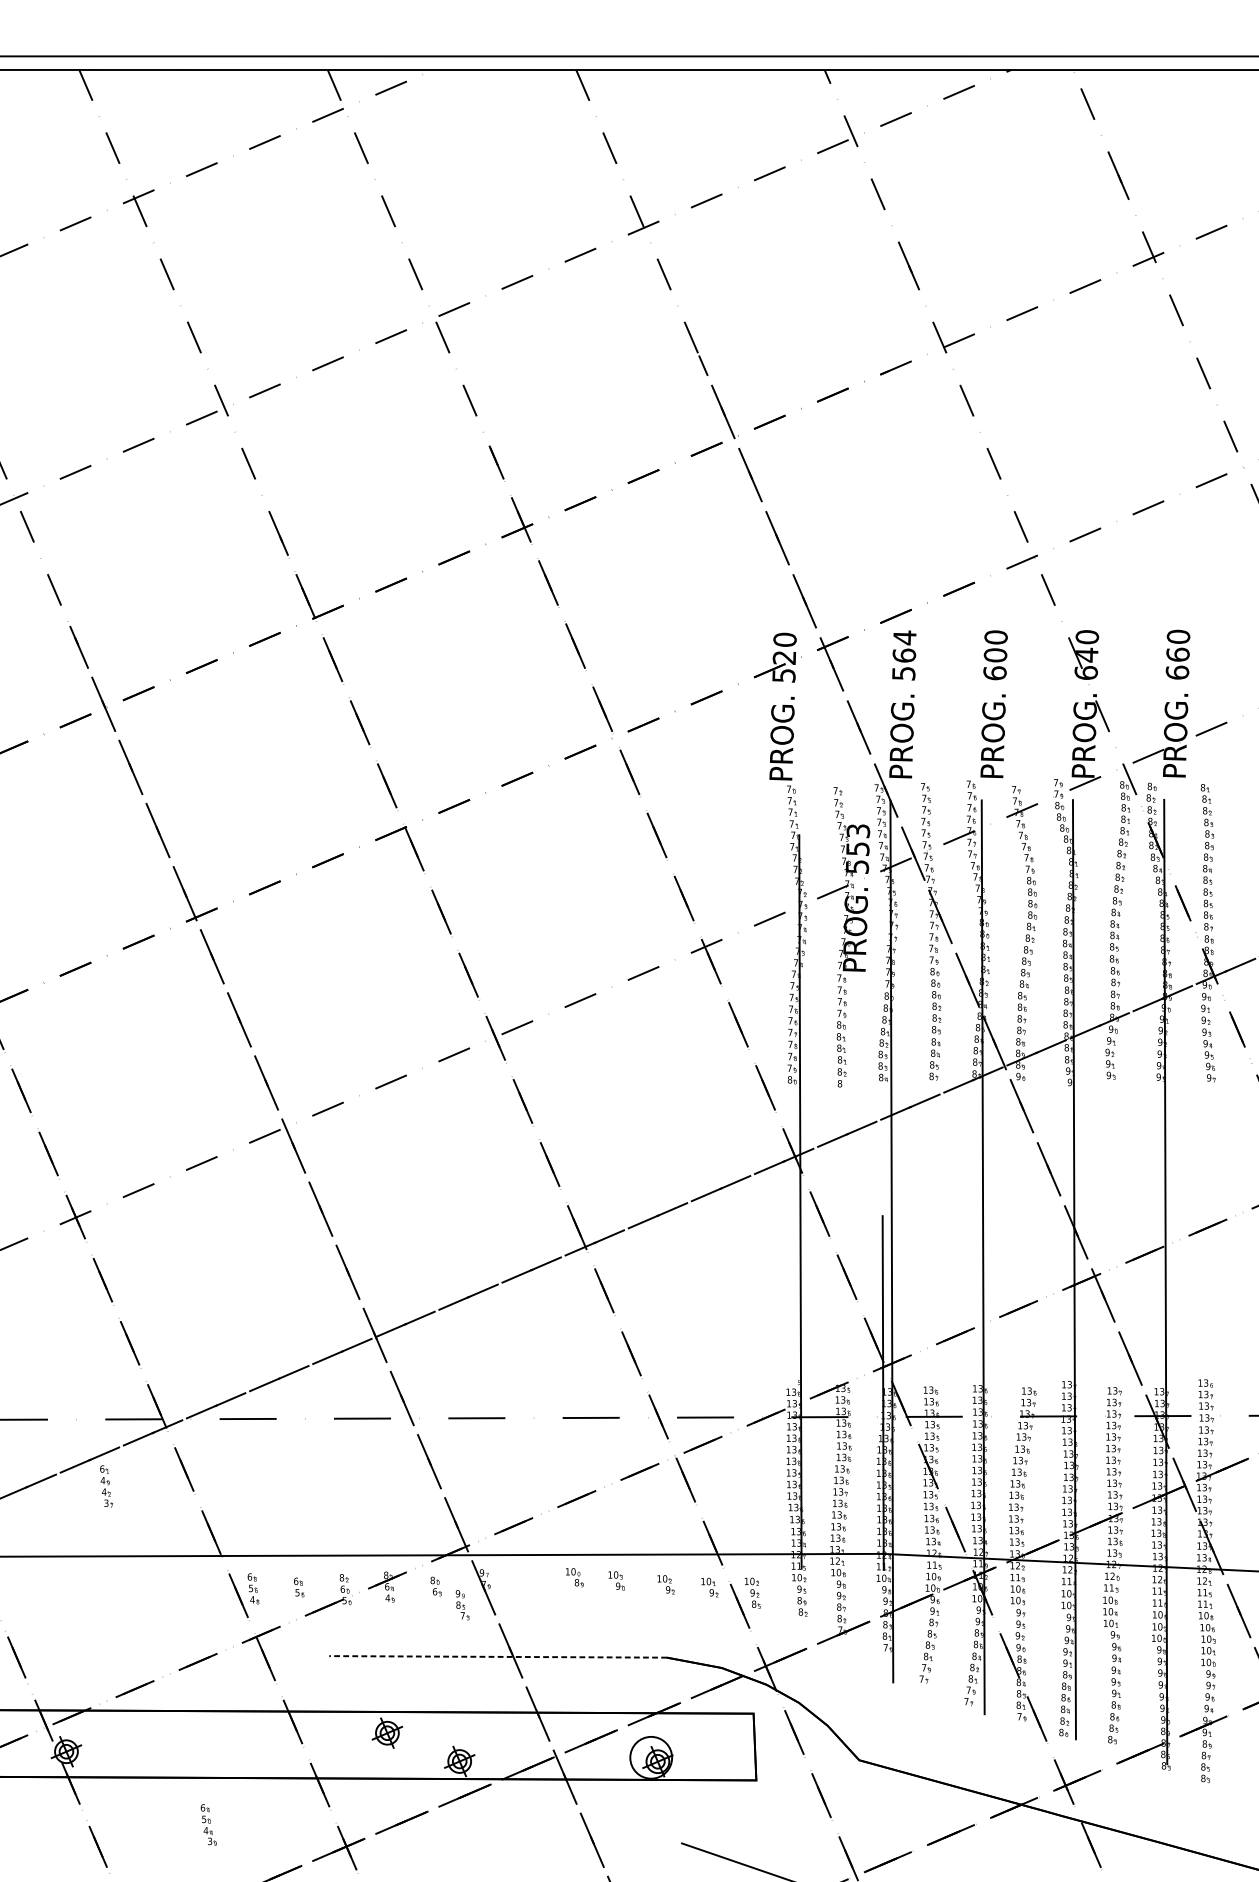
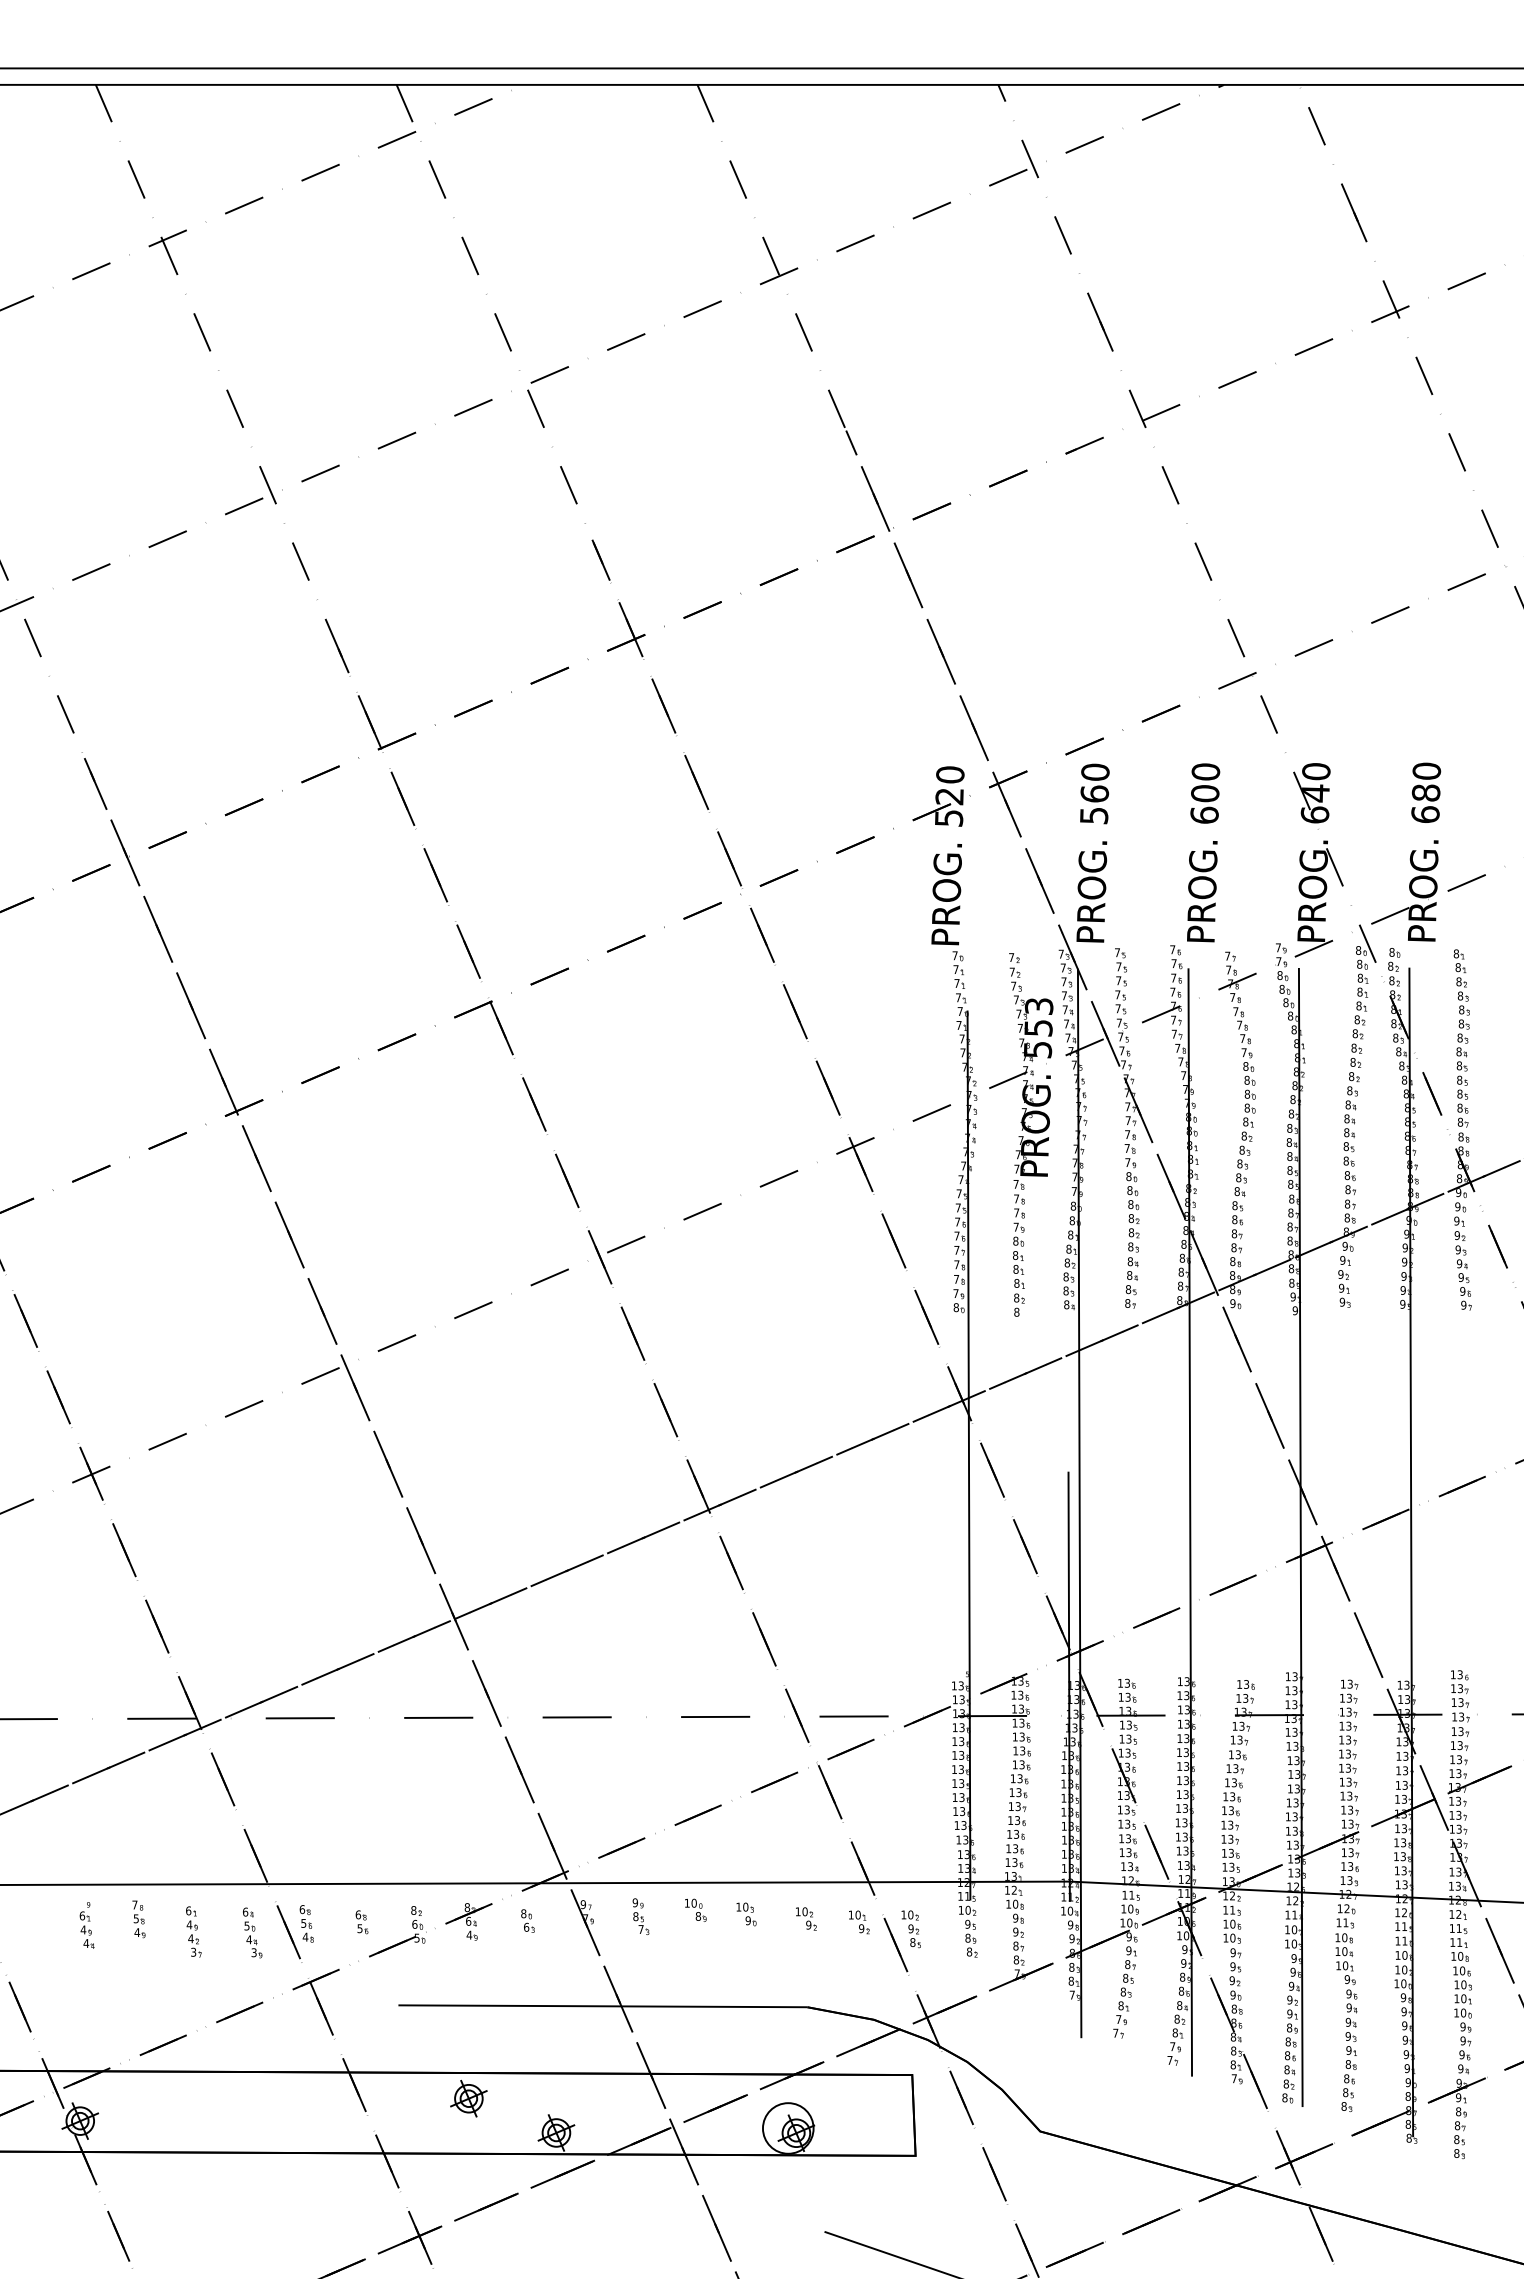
text: (904, 637) -> (1095, 772), 564 -> 560
text: (1177, 654) -> (1425, 792), 660 -> 680
part: (106, 1486) -> (193, 1931), moved
part: (114, 1585) -> (138, 1919), added
part: (71, 1590) -> (86, 1925), added
part: (462, 1605) -> (640, 1916), moved
line: (497, 1657) -> (602, 2006), dashed -> solid
part: (208, 1824) -> (252, 1932), moved

